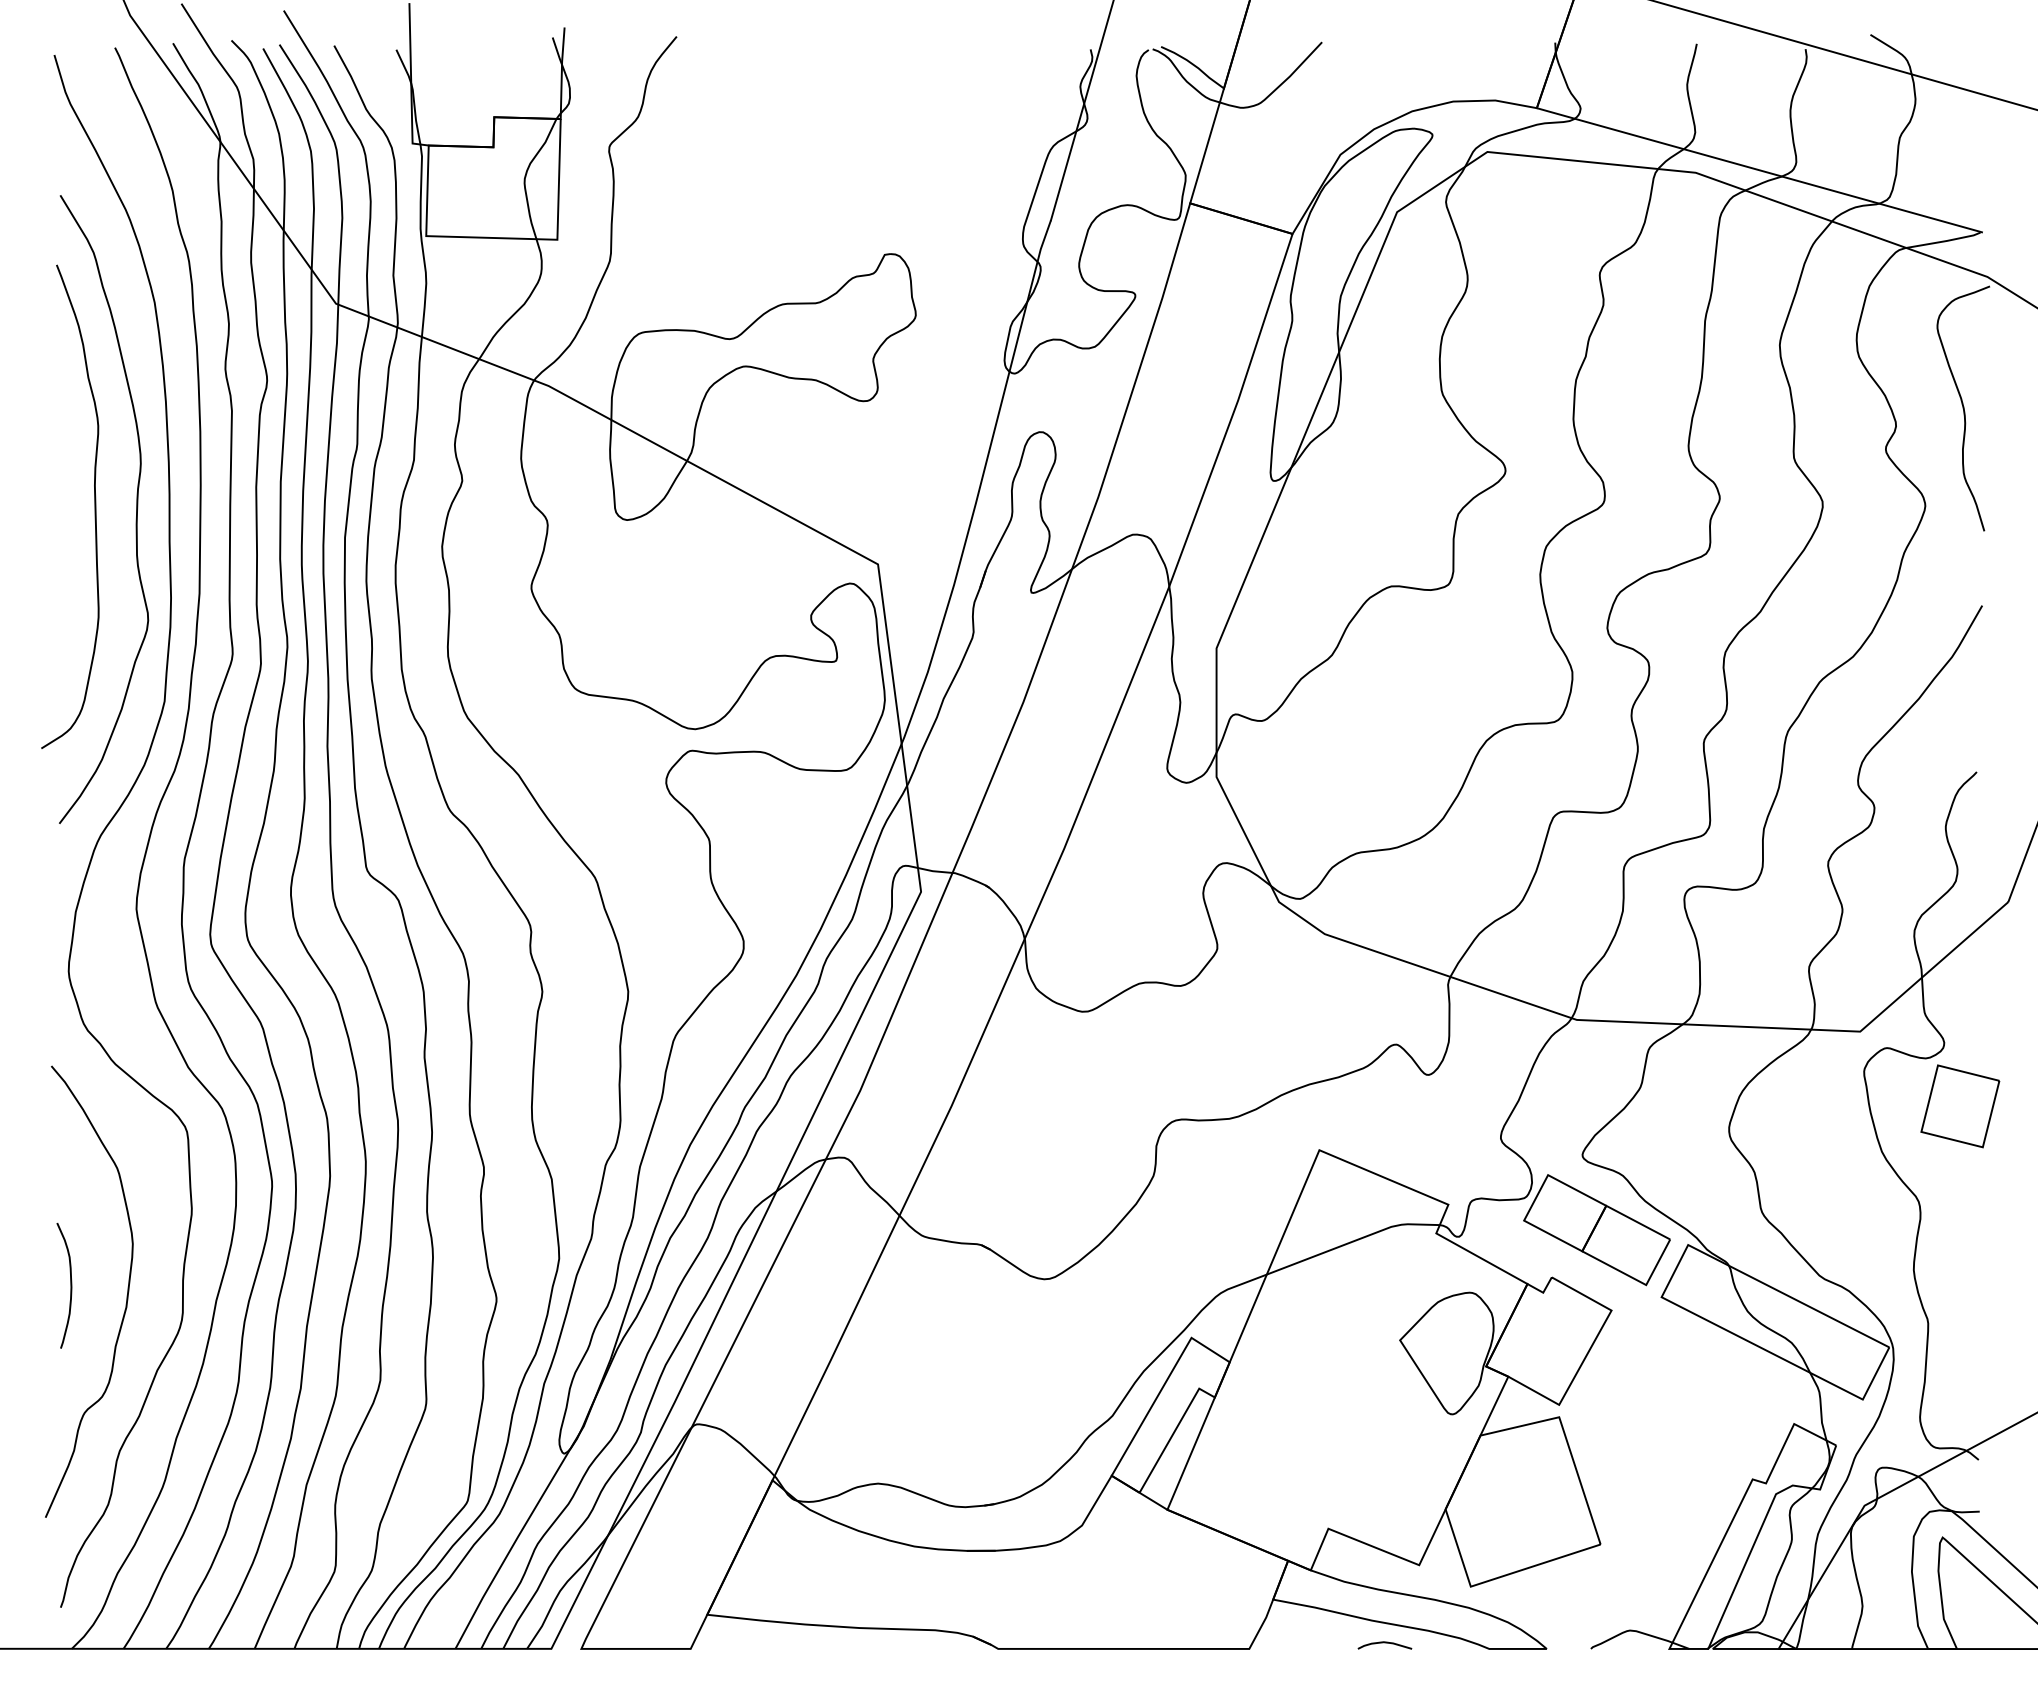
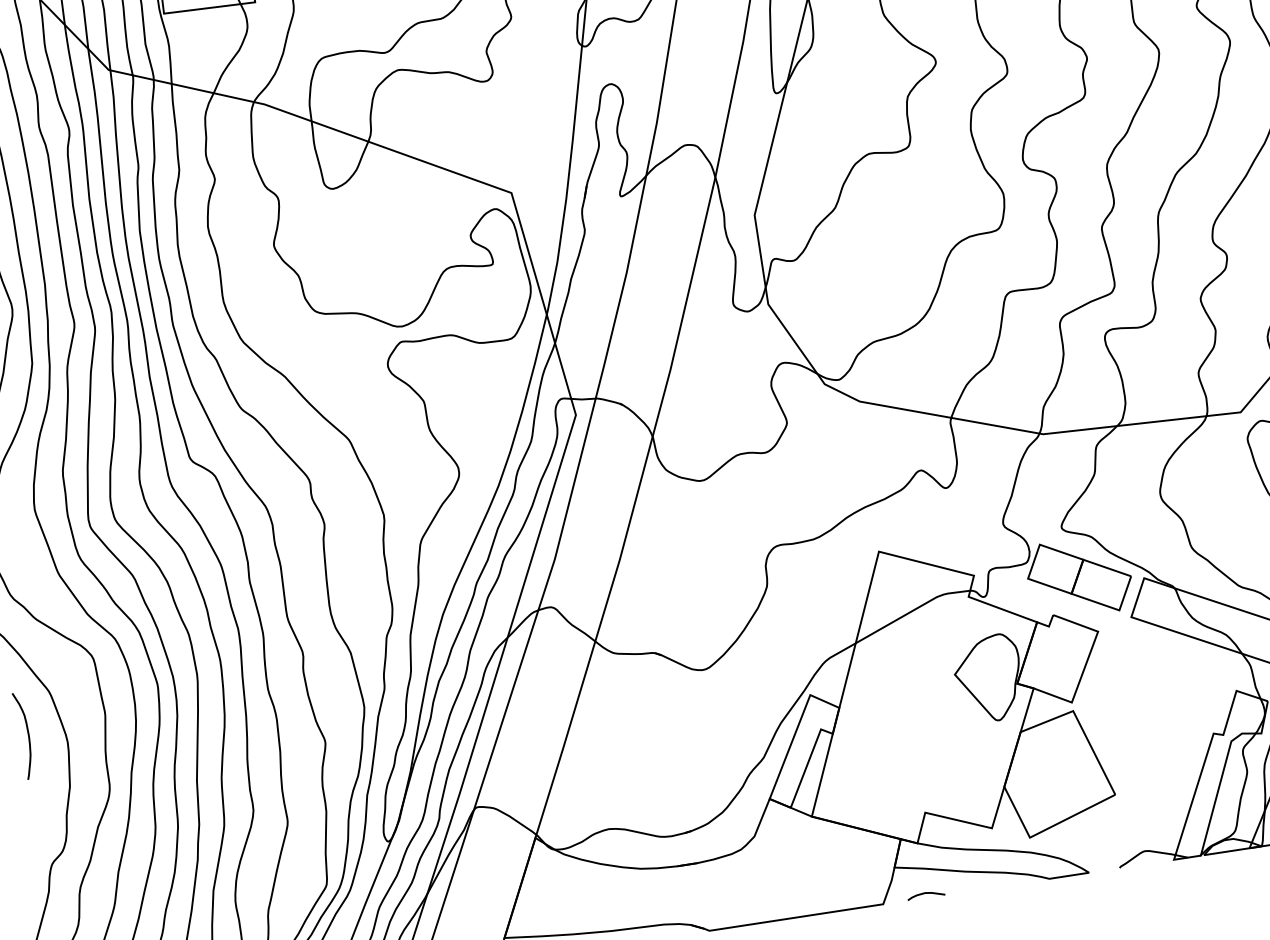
curve: (70, 1285) -> (28, 735), moved
curve: (1384, 1643) -> (925, 893), moved

